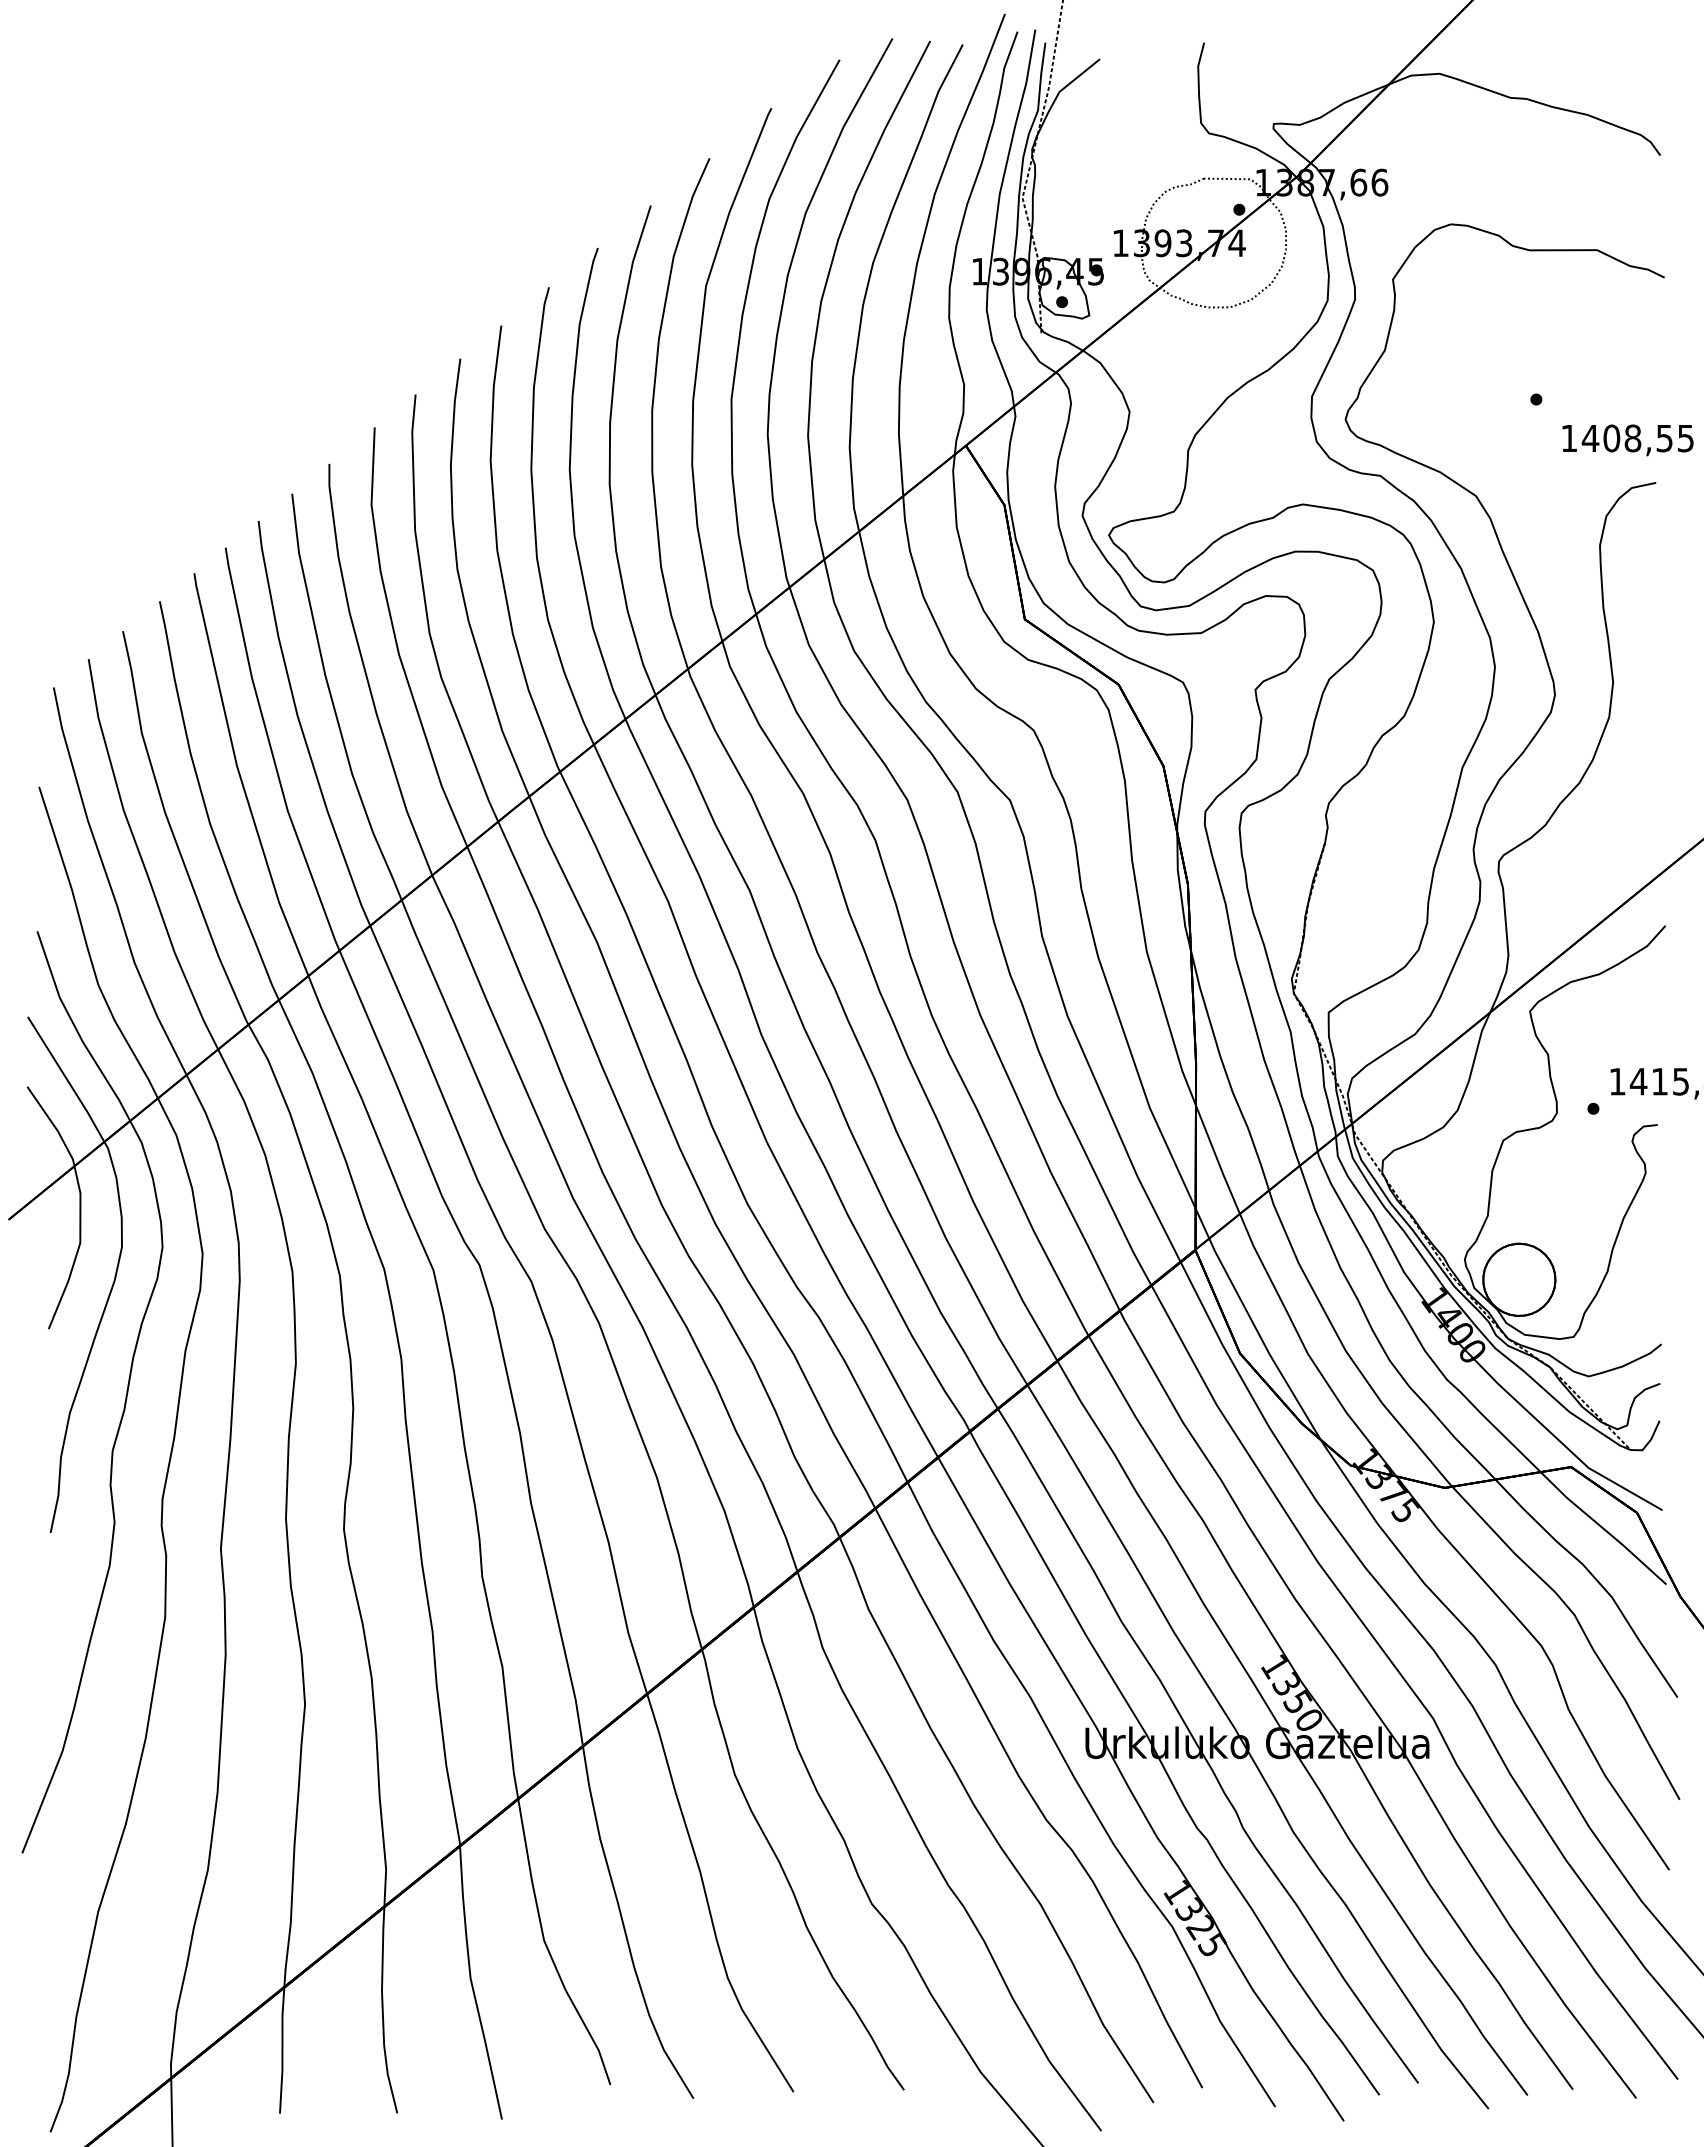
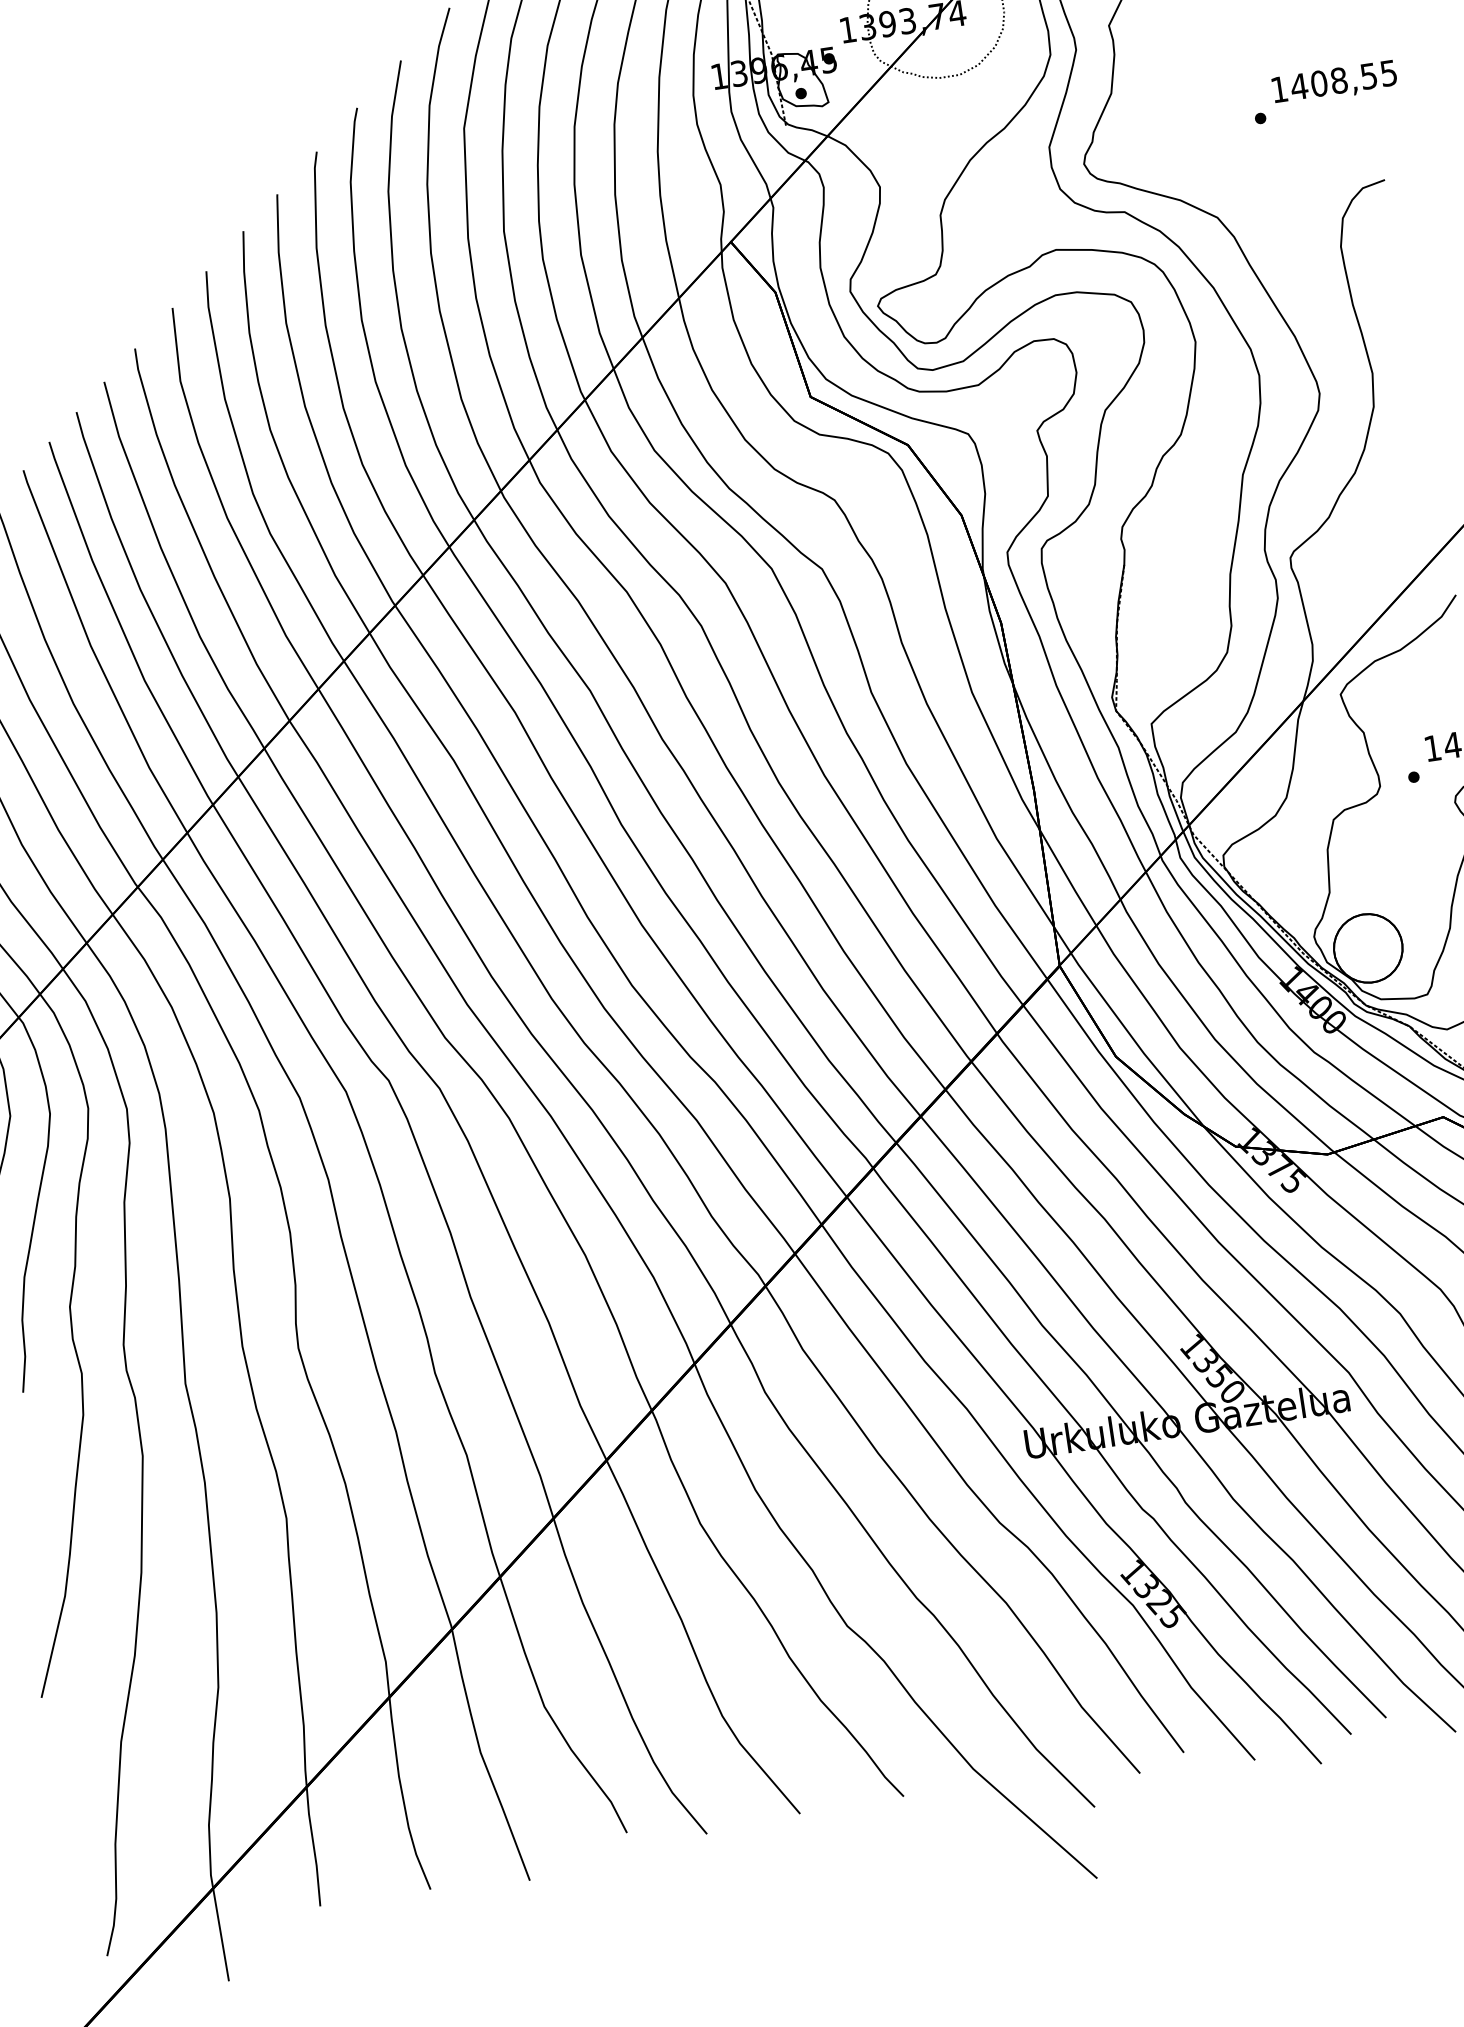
text: (1627, 440) -> (1334, 83), moved

